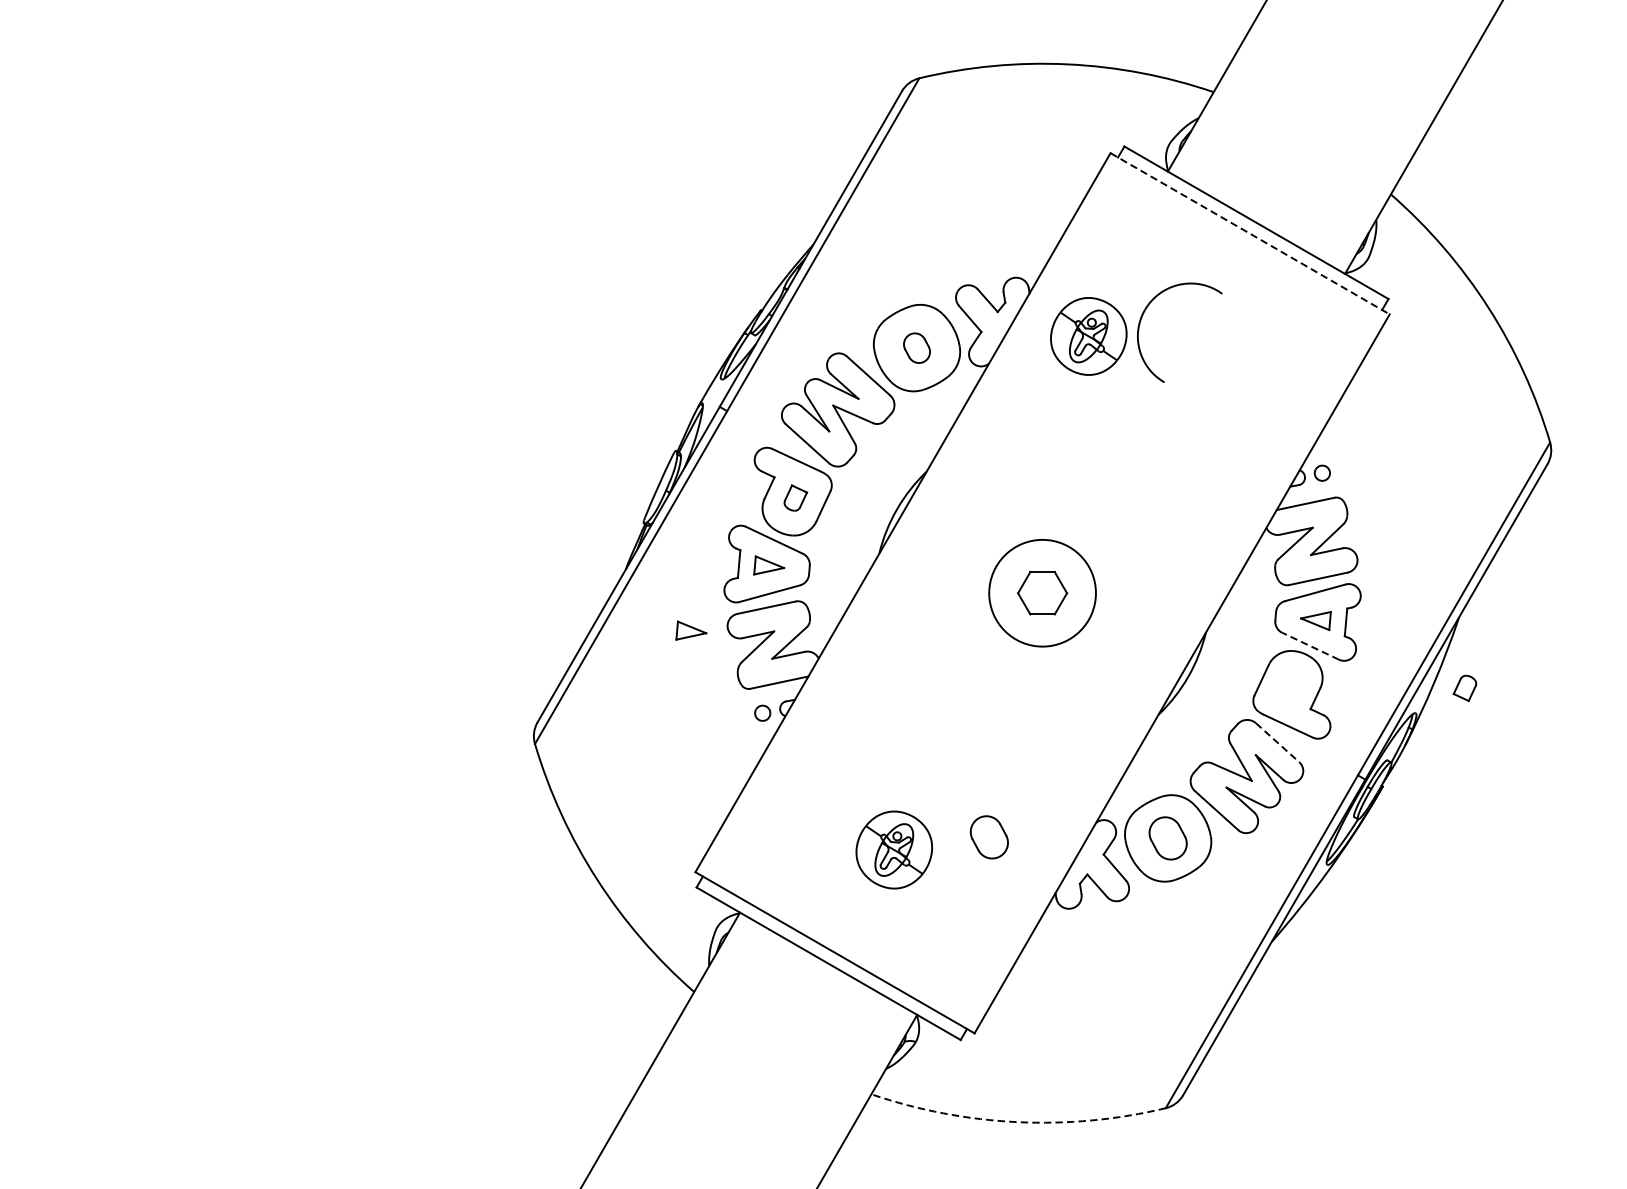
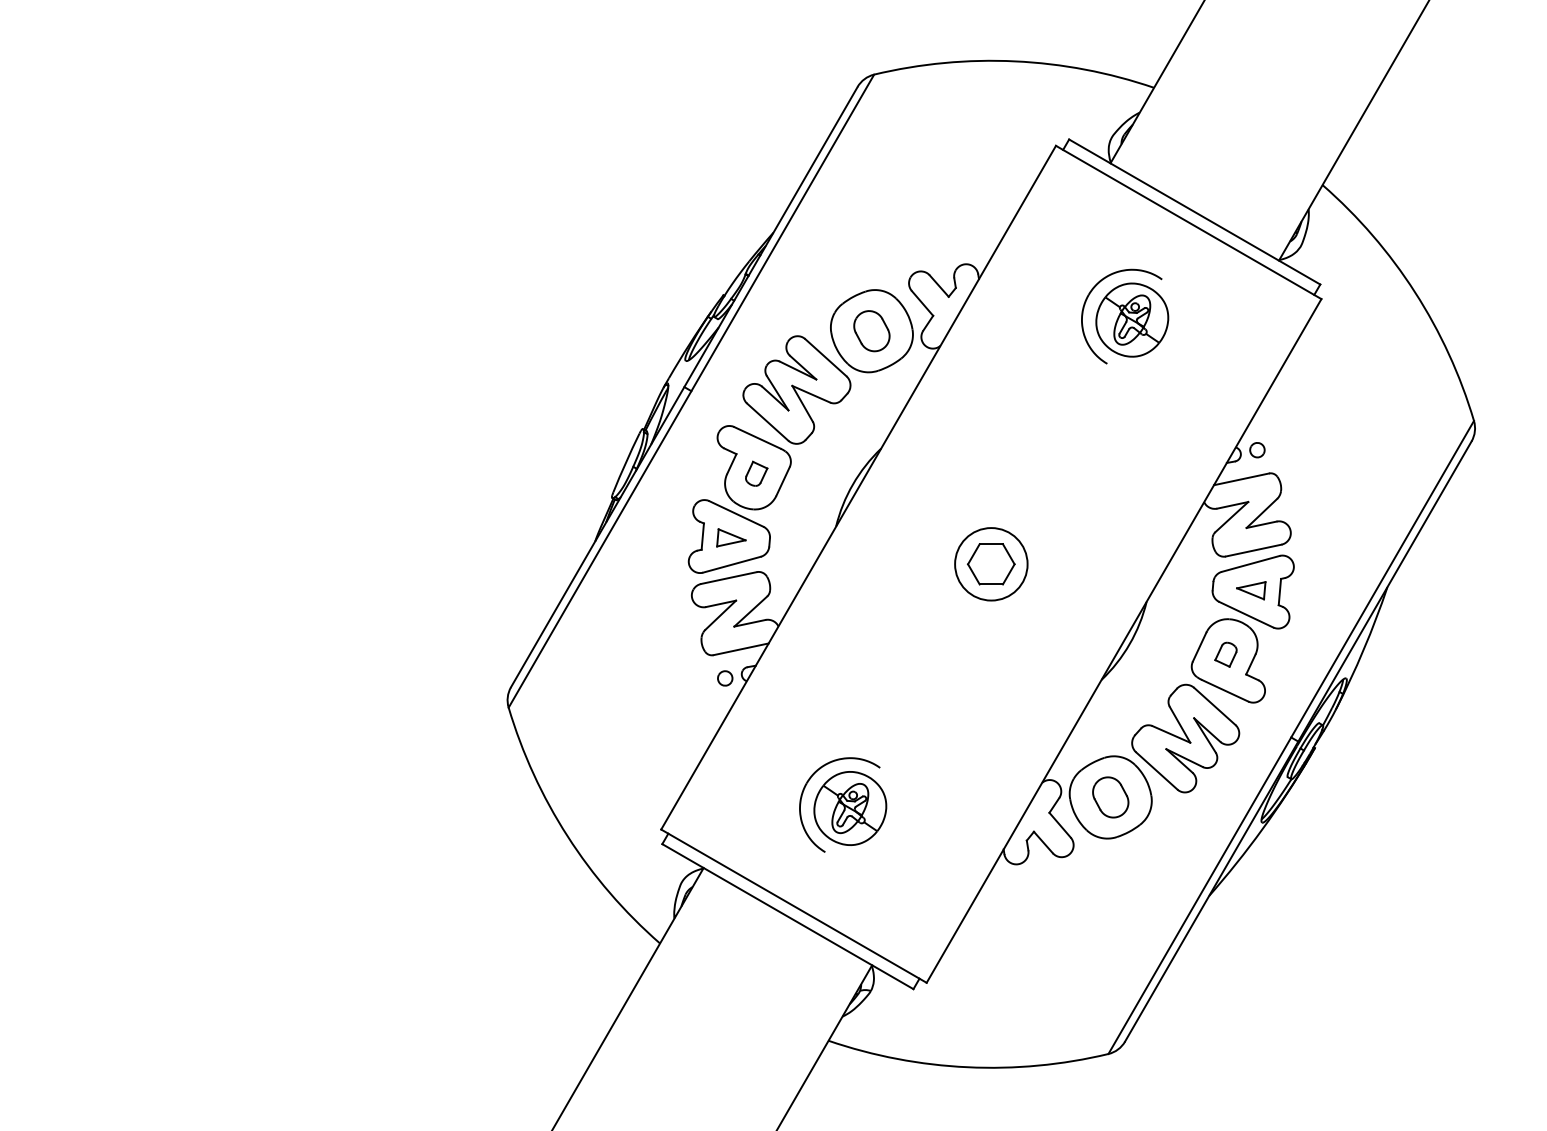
line: (1250, 233) -> (1189, 222), dashed -> solid
part: (1089, 335) -> (1132, 319), moved
part: (916, 348) -> (871, 331), size x1.43
circle: (1042, 593) -> (991, 564), size x0.71
part: (691, 630) -> (657, 599), removed
line: (1310, 646) -> (1246, 614), dashed -> solid
part: (1464, 688) -> (1225, 654), moved
line: (1277, 742) -> (1214, 706), dashed -> solid
part: (847, 829) -> (805, 788), added
part: (989, 837) -> (940, 796), removed
arc: (1017, 1122) -> (967, 1067), dashed -> solid

